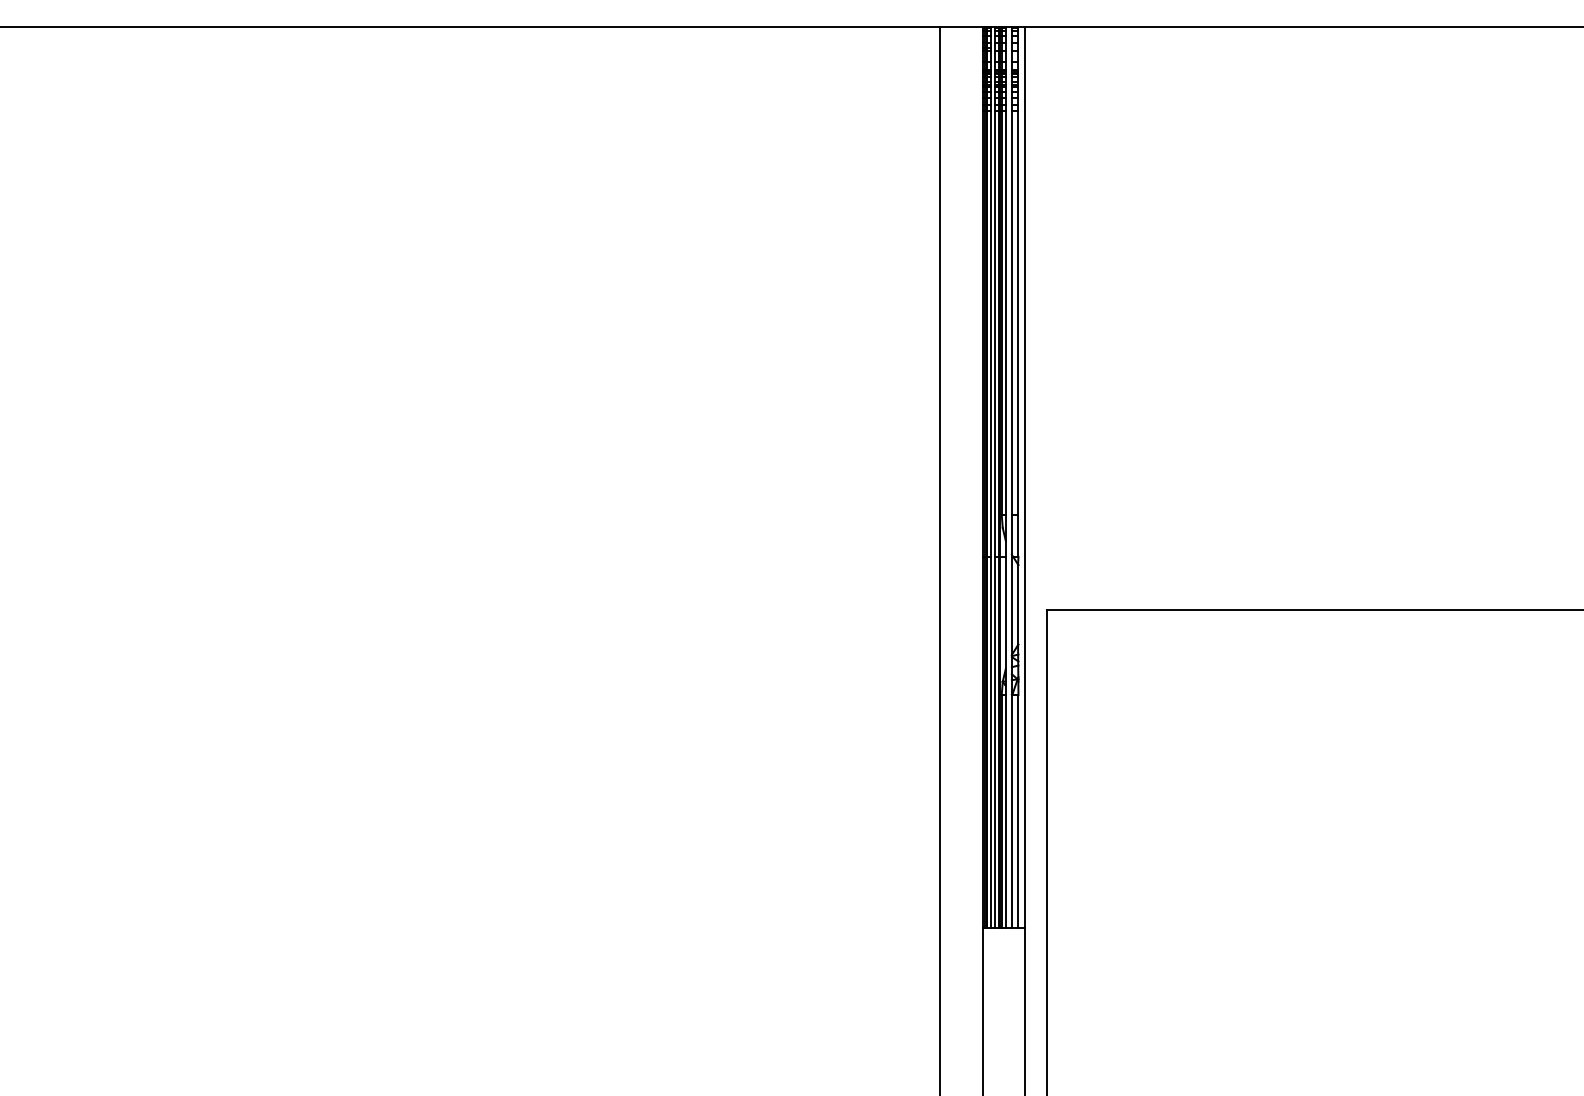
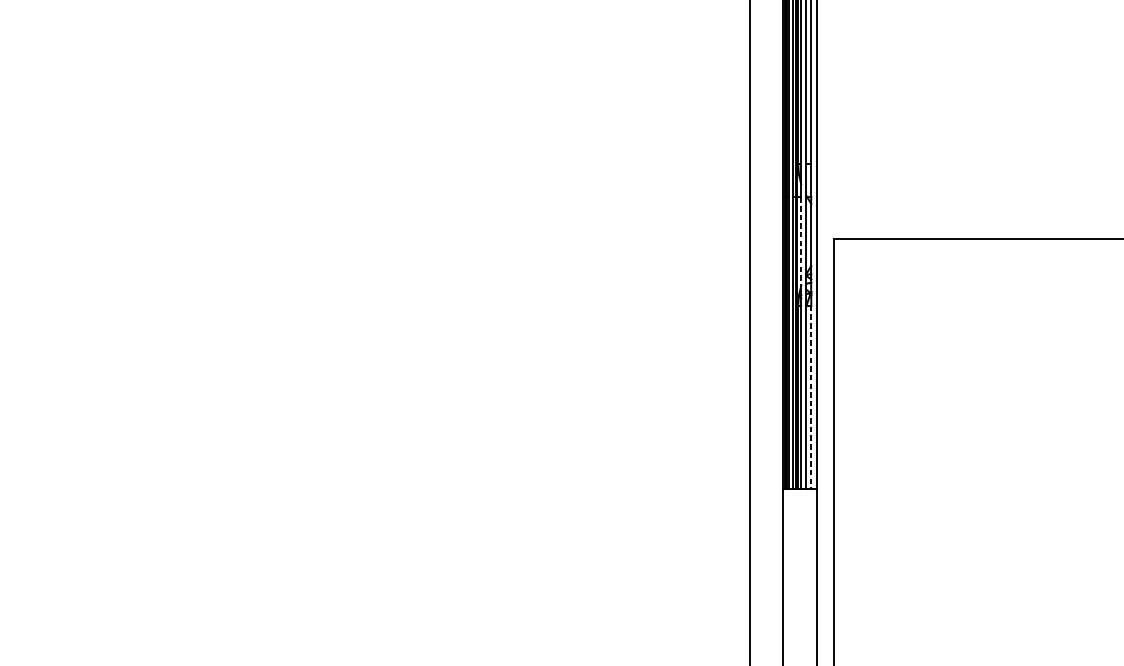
line: (1005, 613) -> (801, 241), solid -> dashed
line: (1018, 811) -> (811, 397), solid -> dashed

